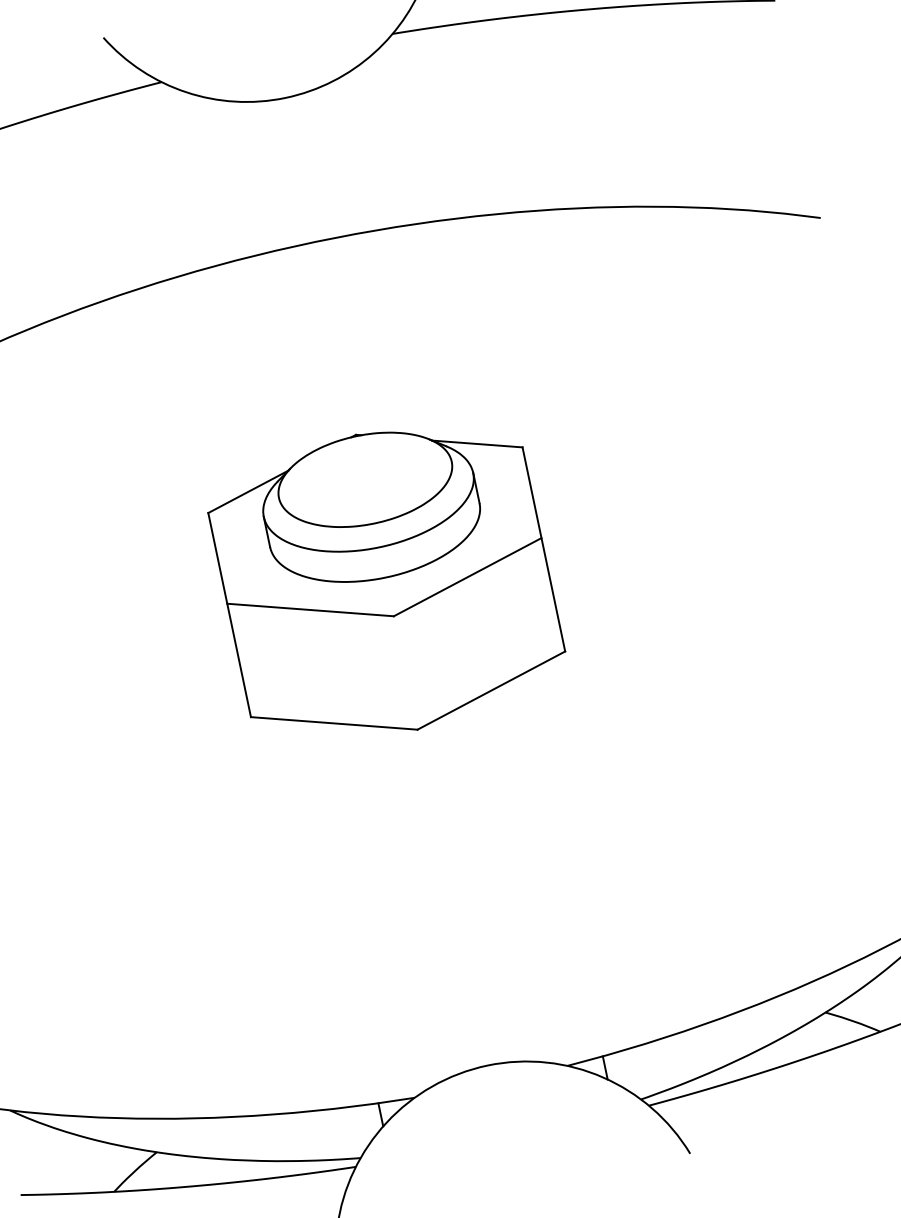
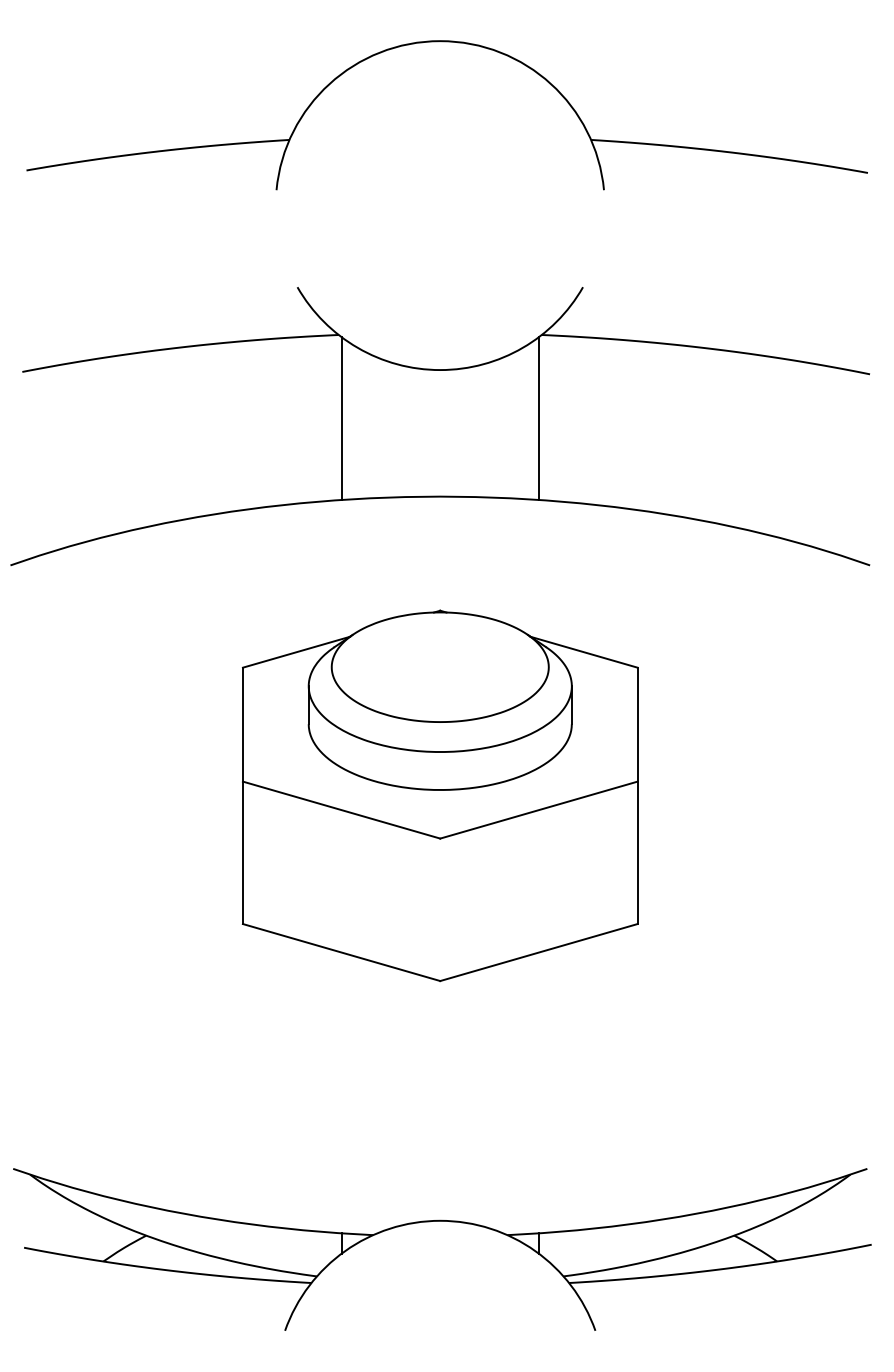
line: (408, 129) -> (538, 418), added
line: (184, 176) -> (341, 418), added
part: (386, 581) -> (440, 795), size x1.43

